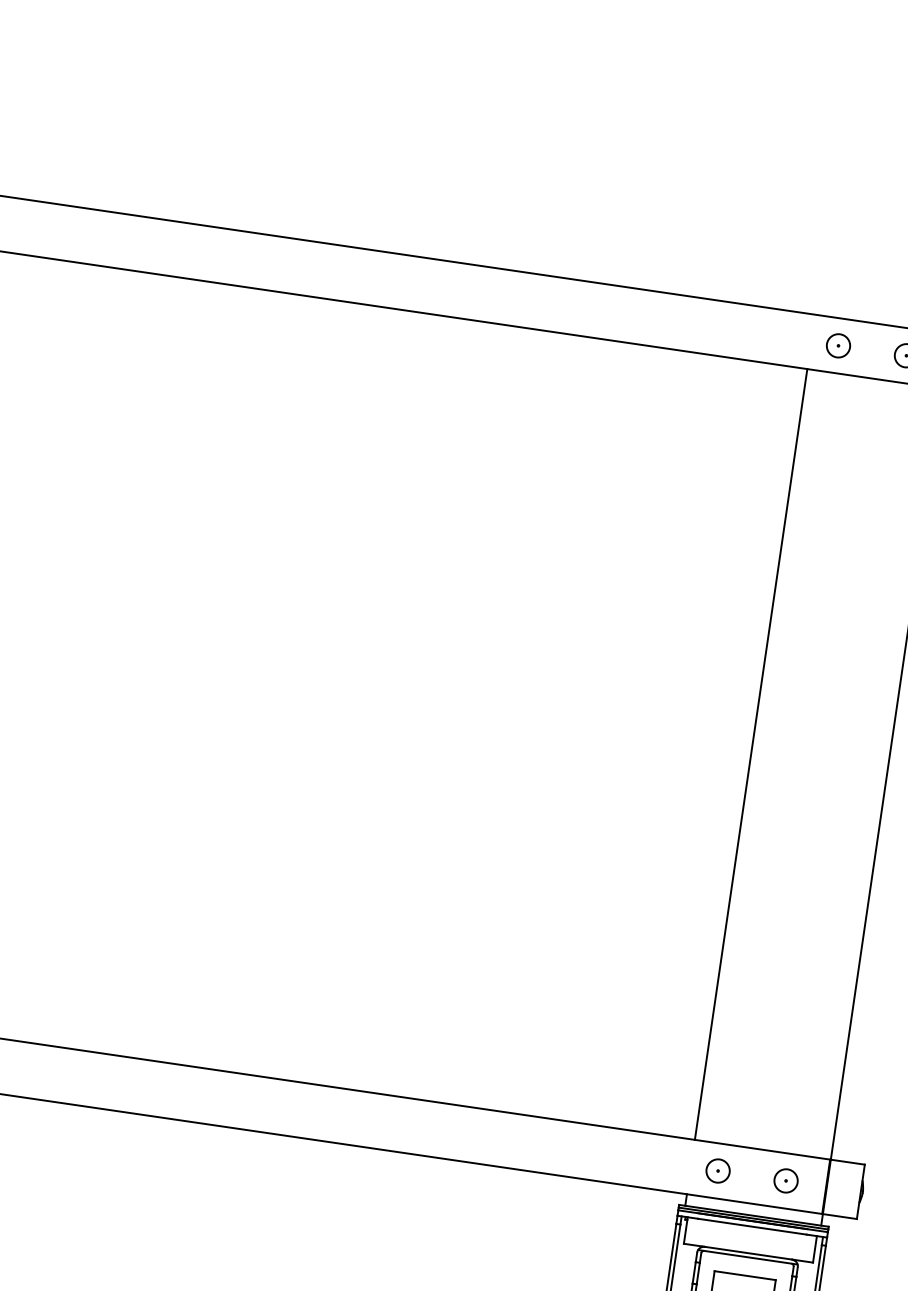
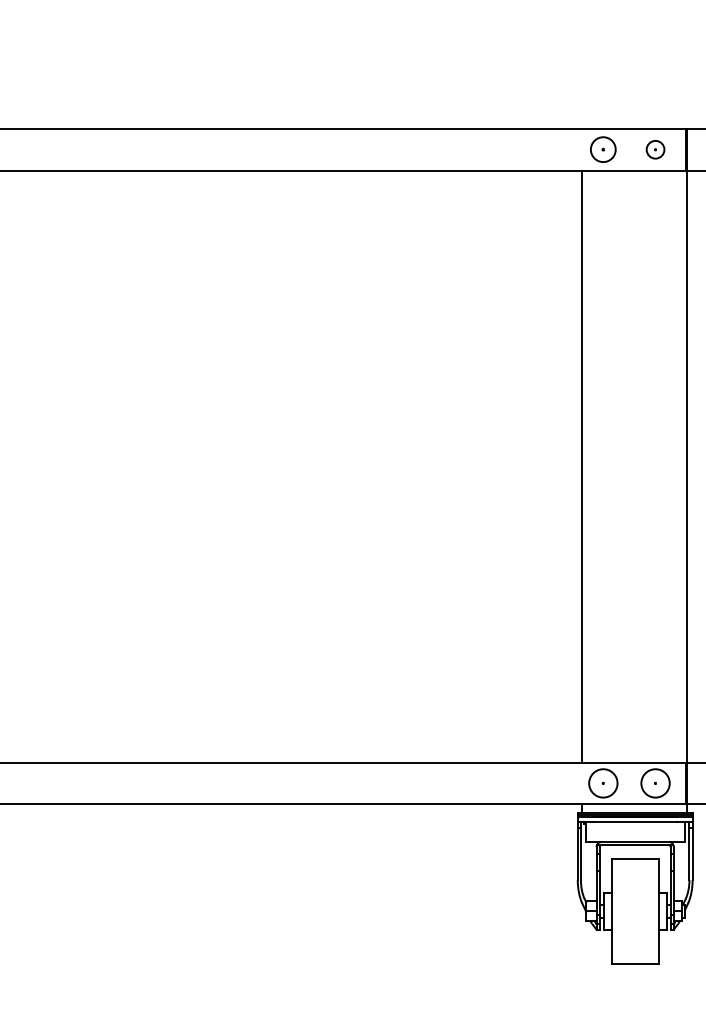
part: (838, 345) -> (603, 149), size x1.4
circle: (718, 1171) -> (603, 783), size x1.6
circle: (785, 1181) -> (655, 783), size x1.6

